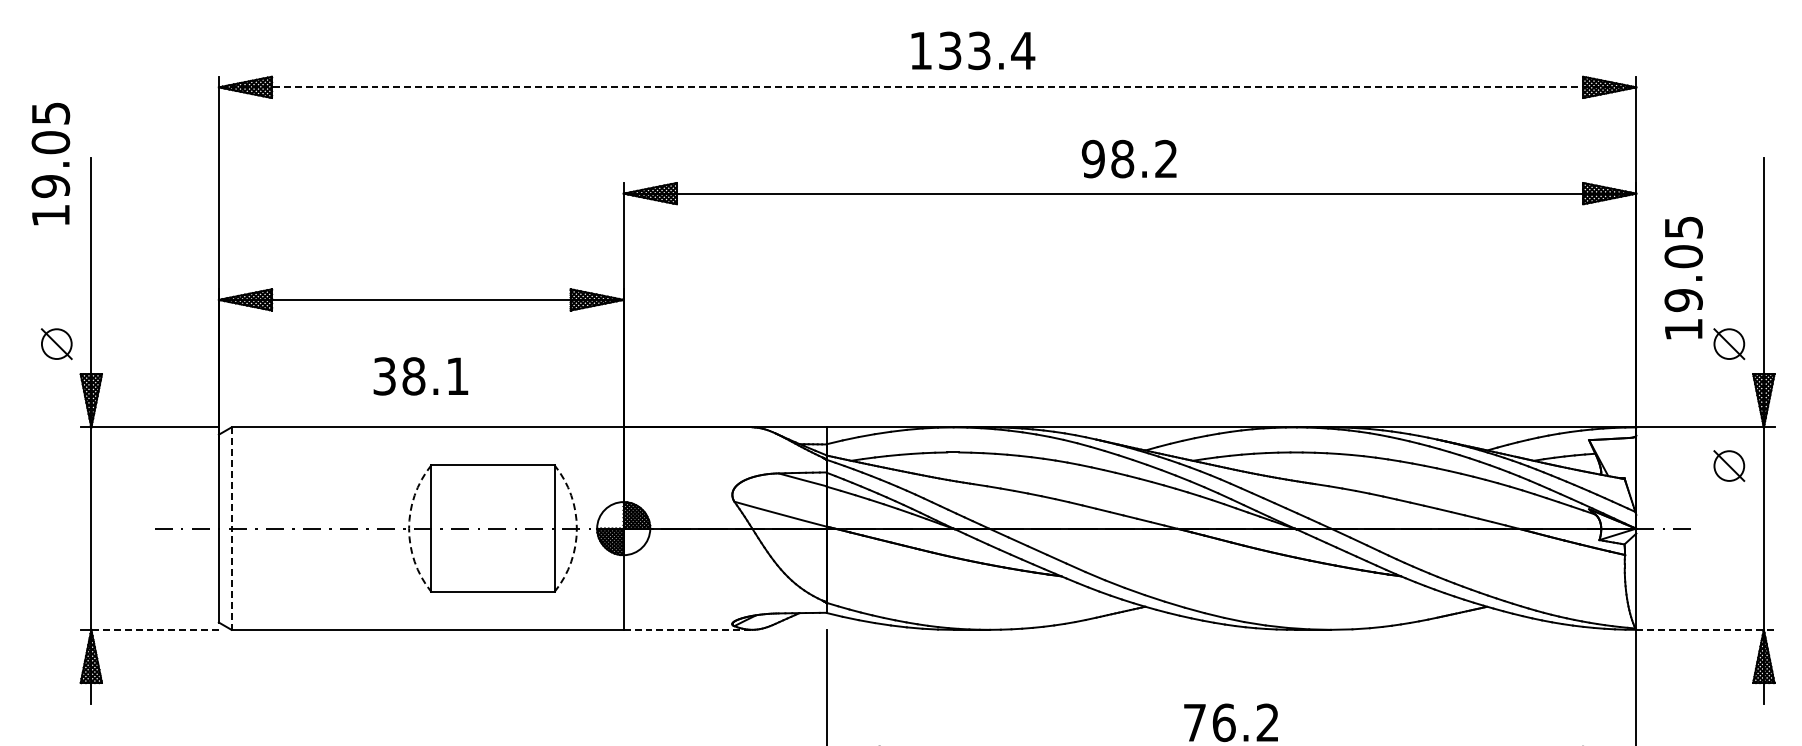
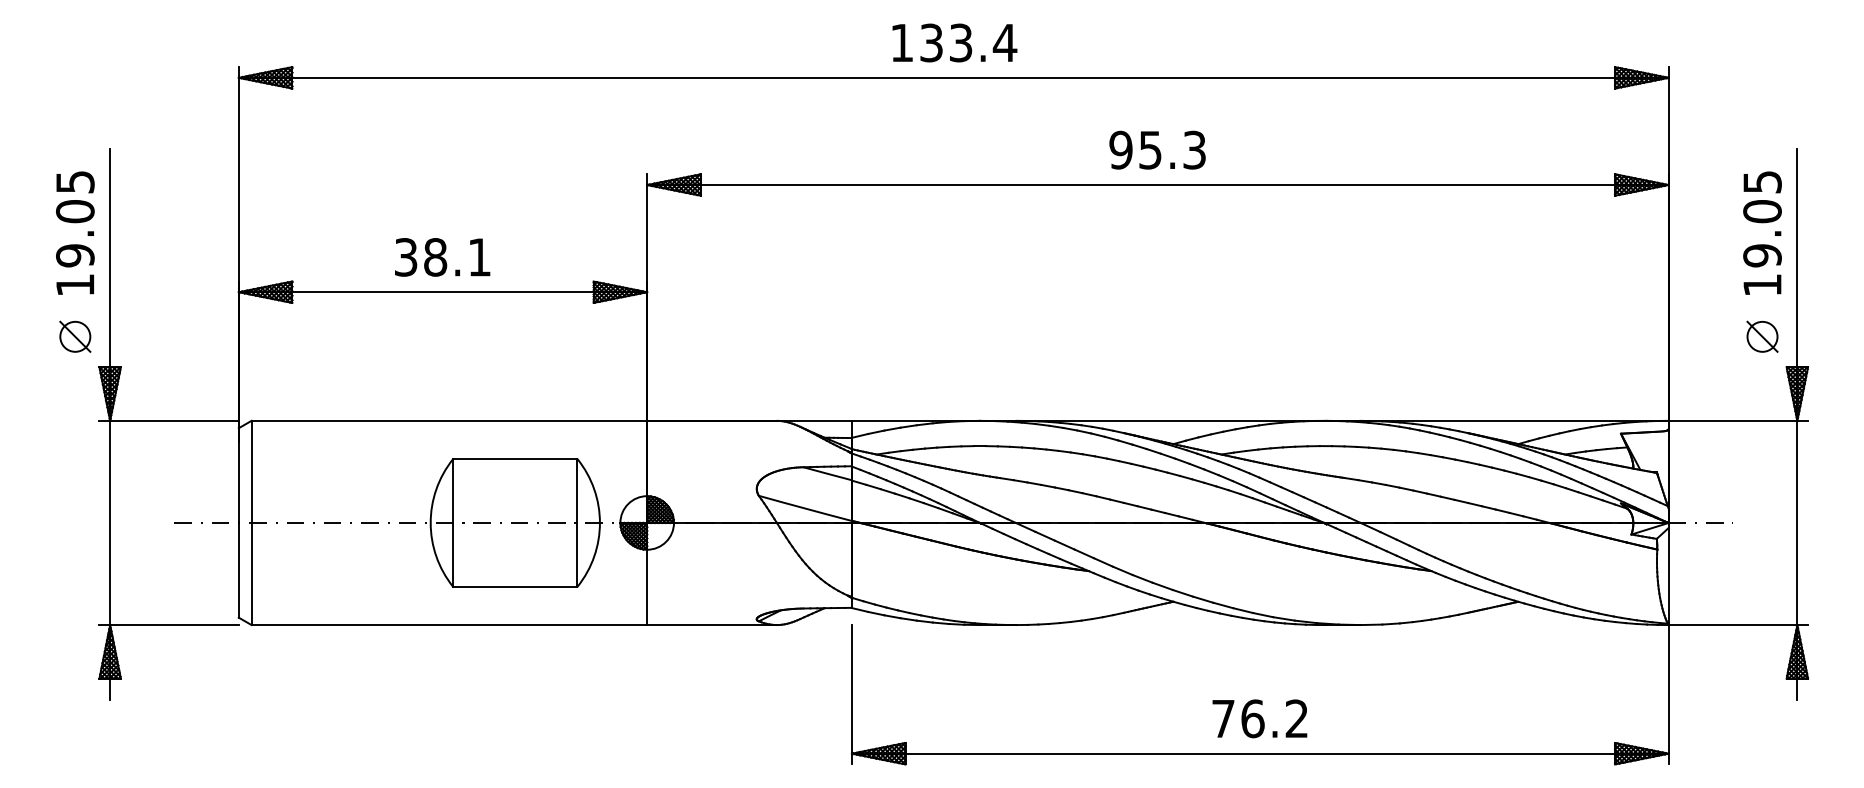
text: (972, 50) -> (954, 42), moved
line: (927, 87) -> (953, 77), dashed -> solid
text: (1144, 158) -> (1172, 149), 98.2 -> 95.3
text: (51, 163) -> (75, 232), moved
text: (1683, 277) -> (1762, 232), moved
text: (420, 376) -> (442, 257), moved
part: (1729, 465) -> (1762, 459), removed
arc: (408, 528) -> (430, 522), dashed -> solid
arc: (576, 528) -> (599, 522), dashed -> solid
line: (231, 529) -> (251, 523), dashed -> solid
line: (154, 630) -> (173, 625), dashed -> solid
line: (688, 630) -> (712, 625), dashed -> solid
line: (1705, 630) -> (1738, 625), dashed -> solid

